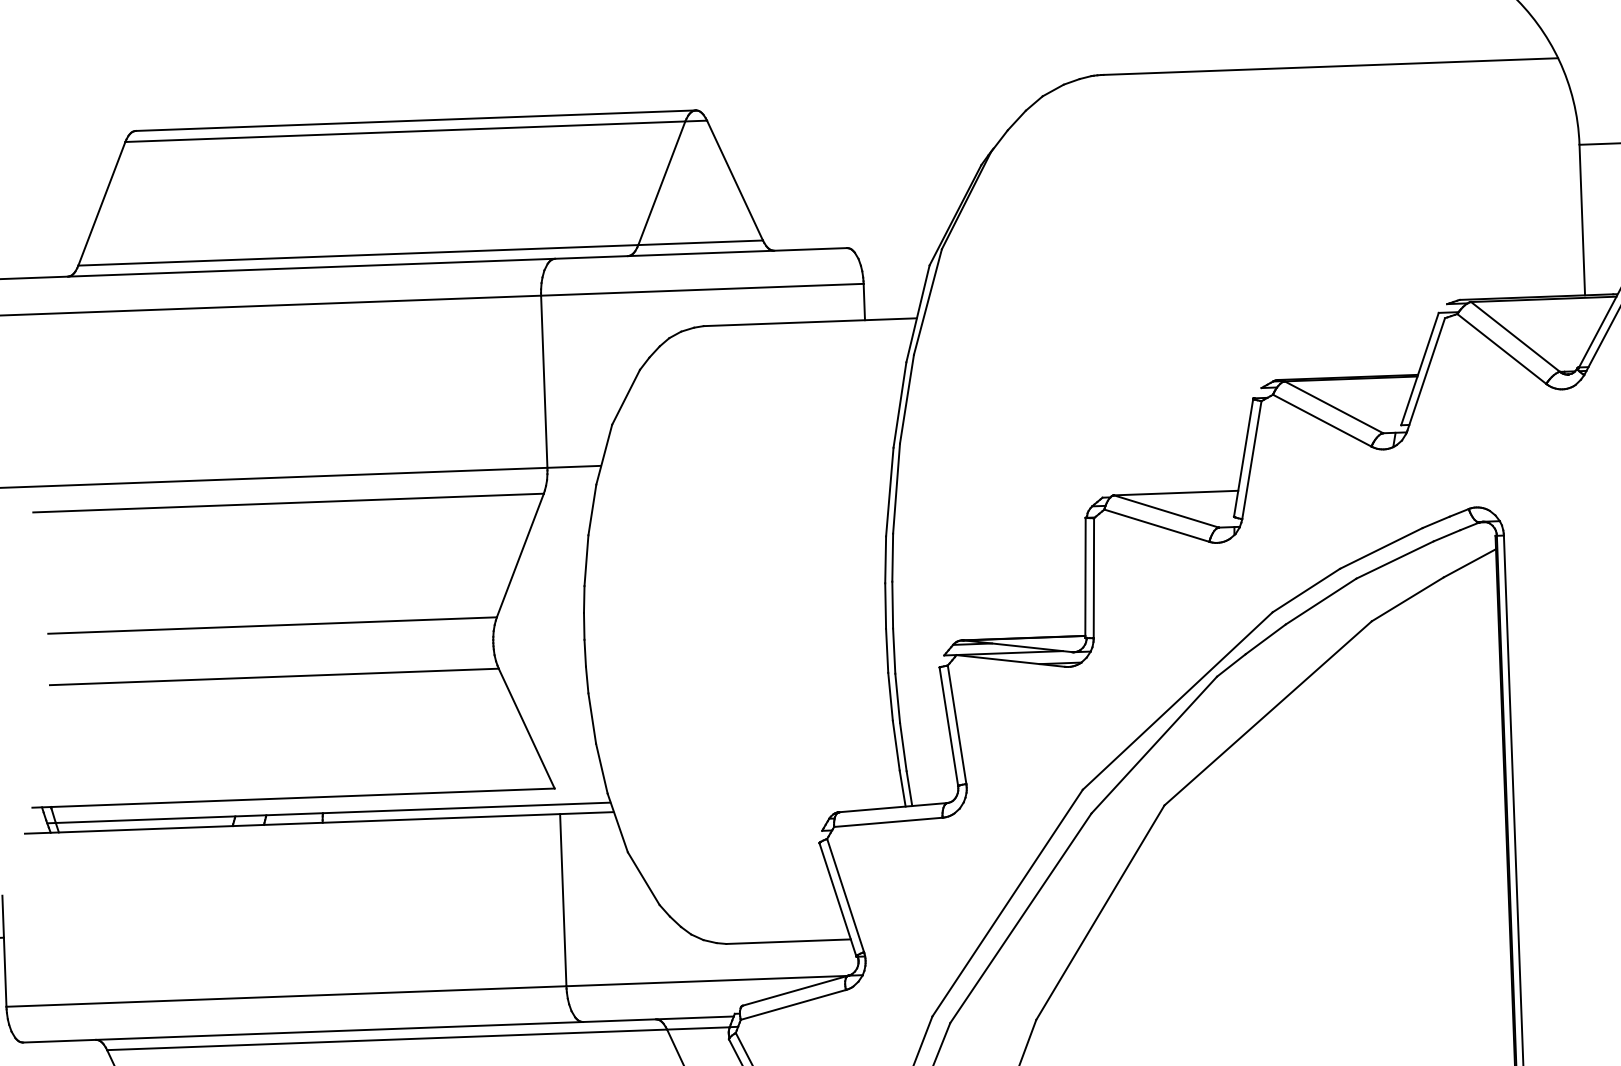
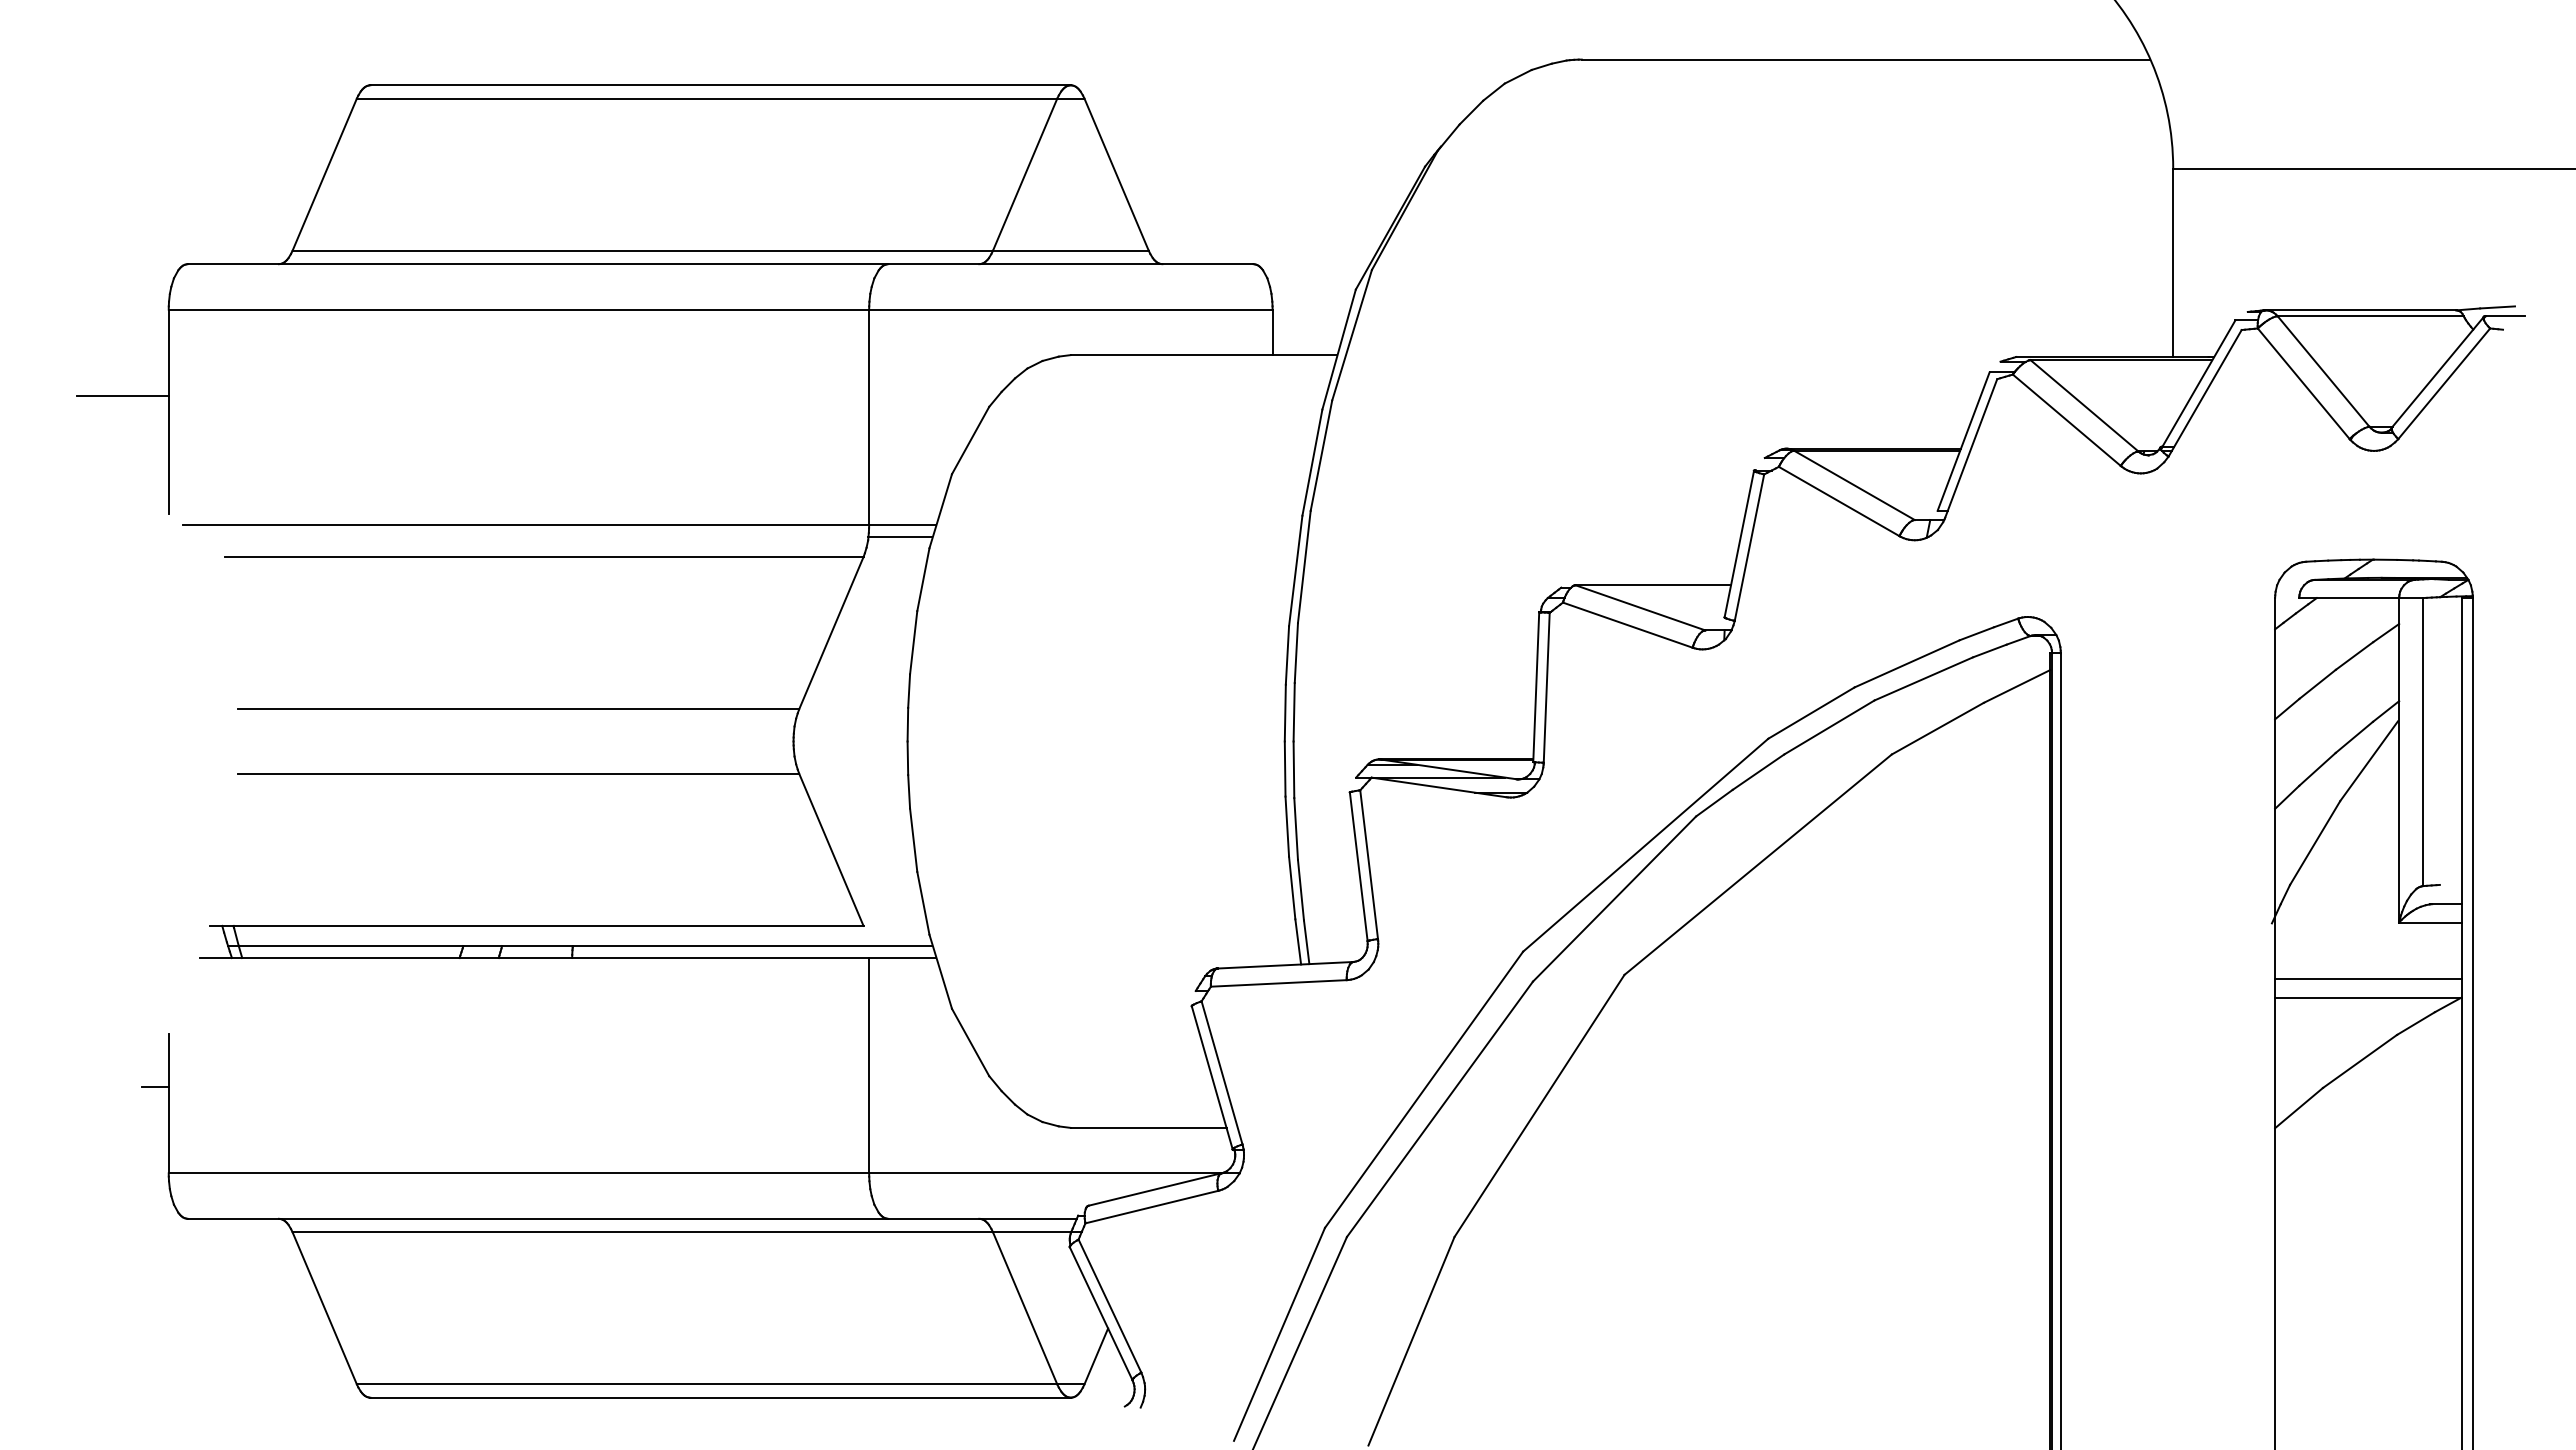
line: (572, 476) -> (900, 536), added

